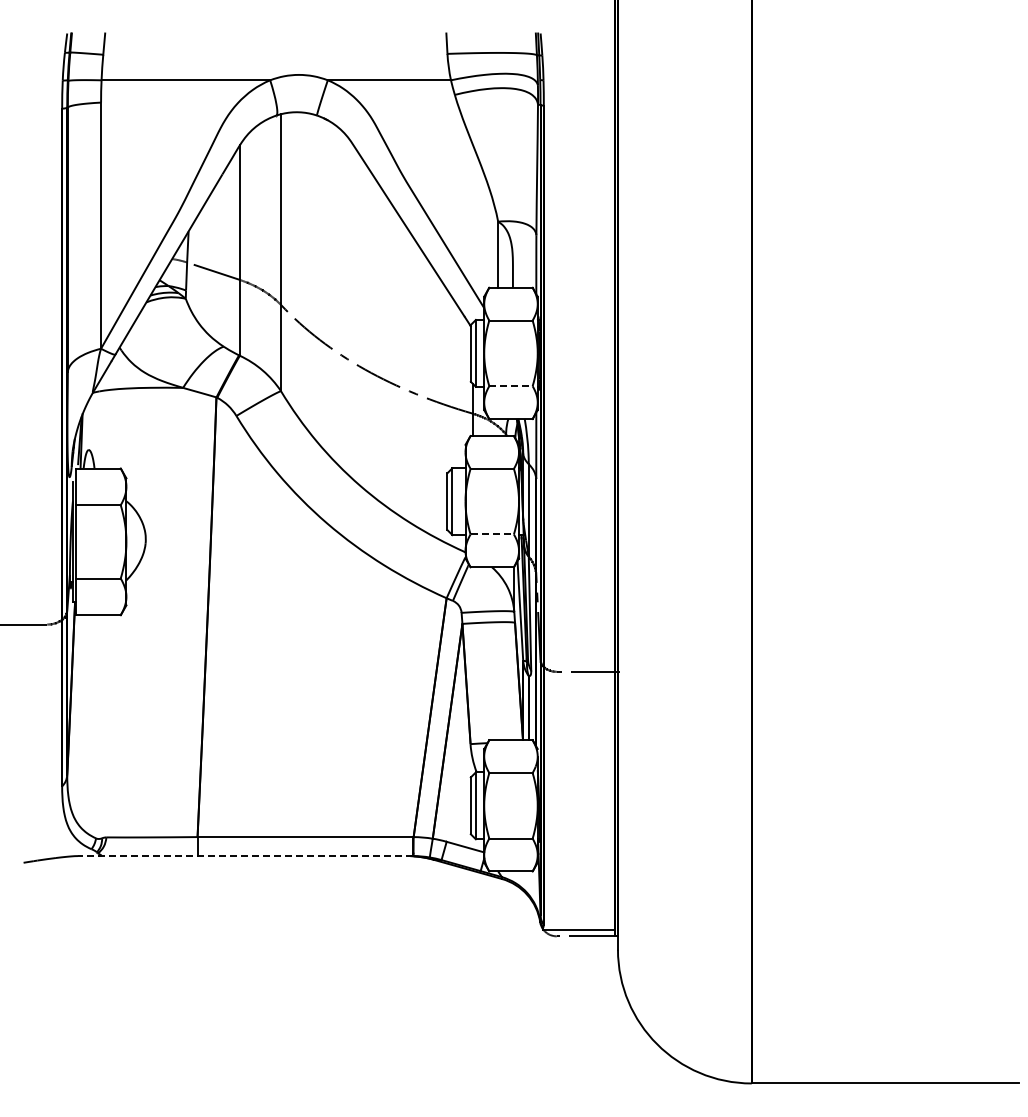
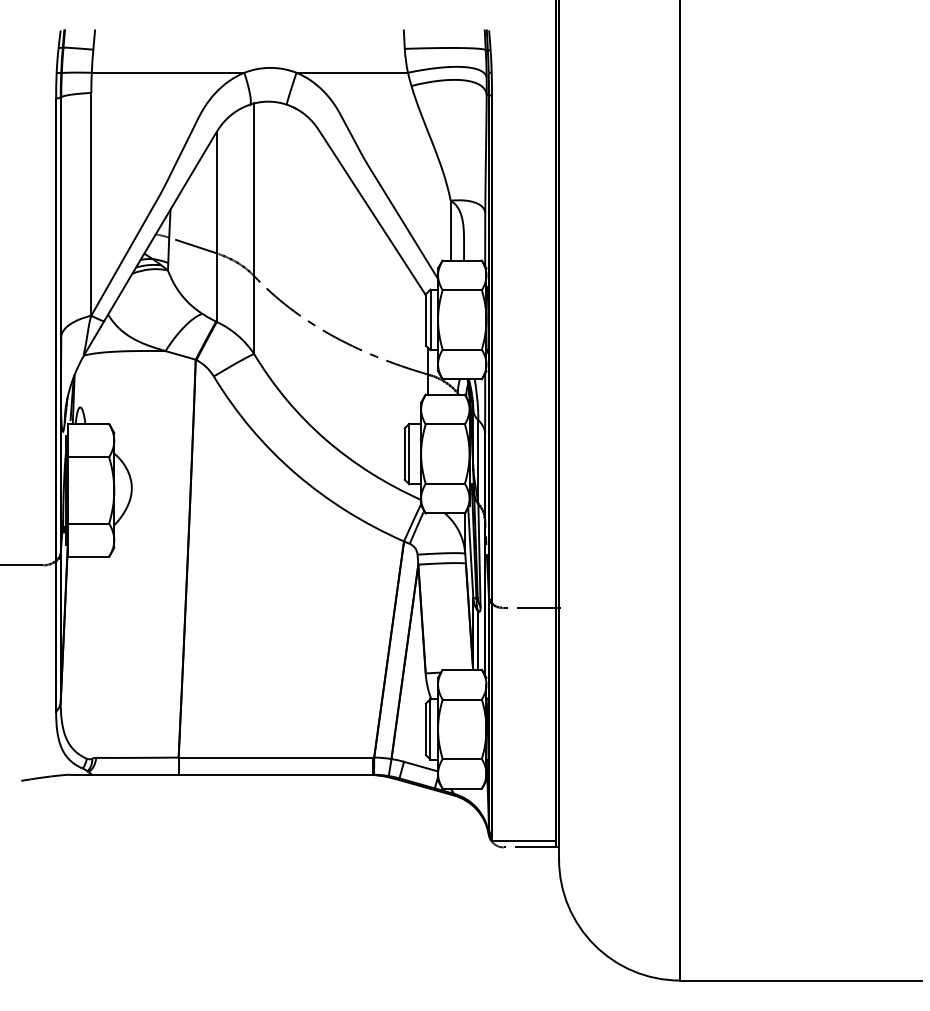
line: (510, 386) -> (461, 349), dashed -> solid
line: (492, 534) -> (445, 483), dashed -> solid
line: (244, 856) -> (221, 775), dashed -> solid

